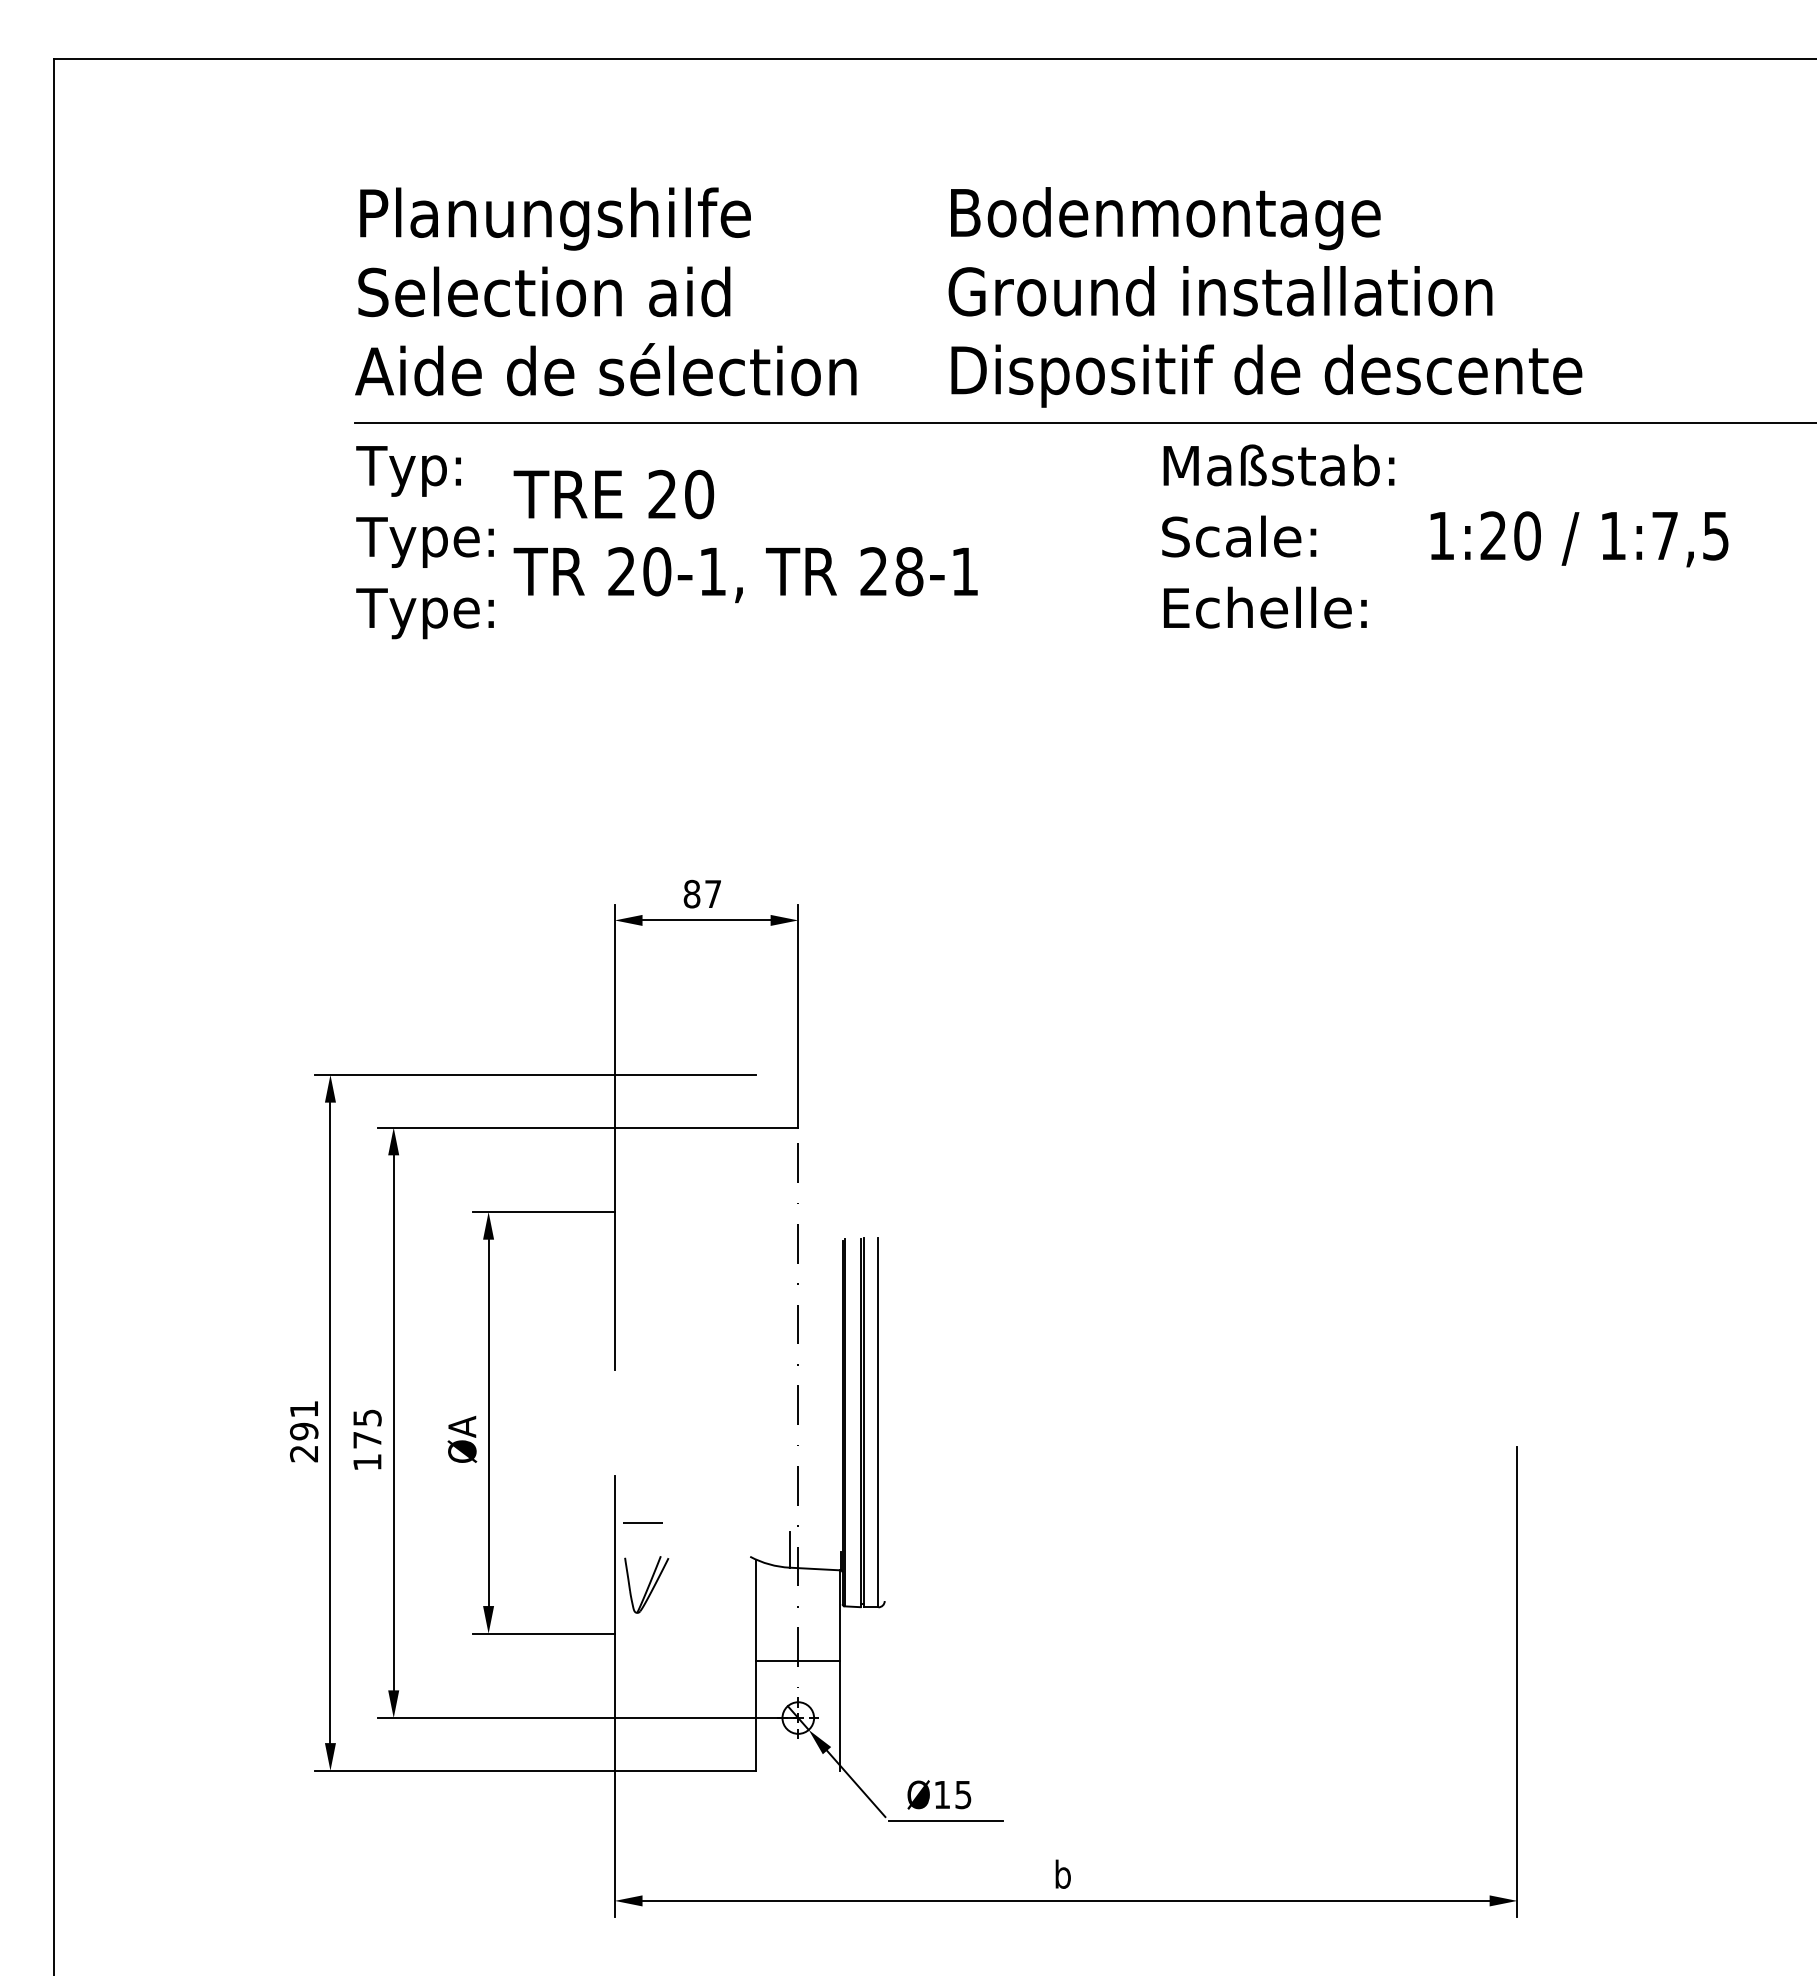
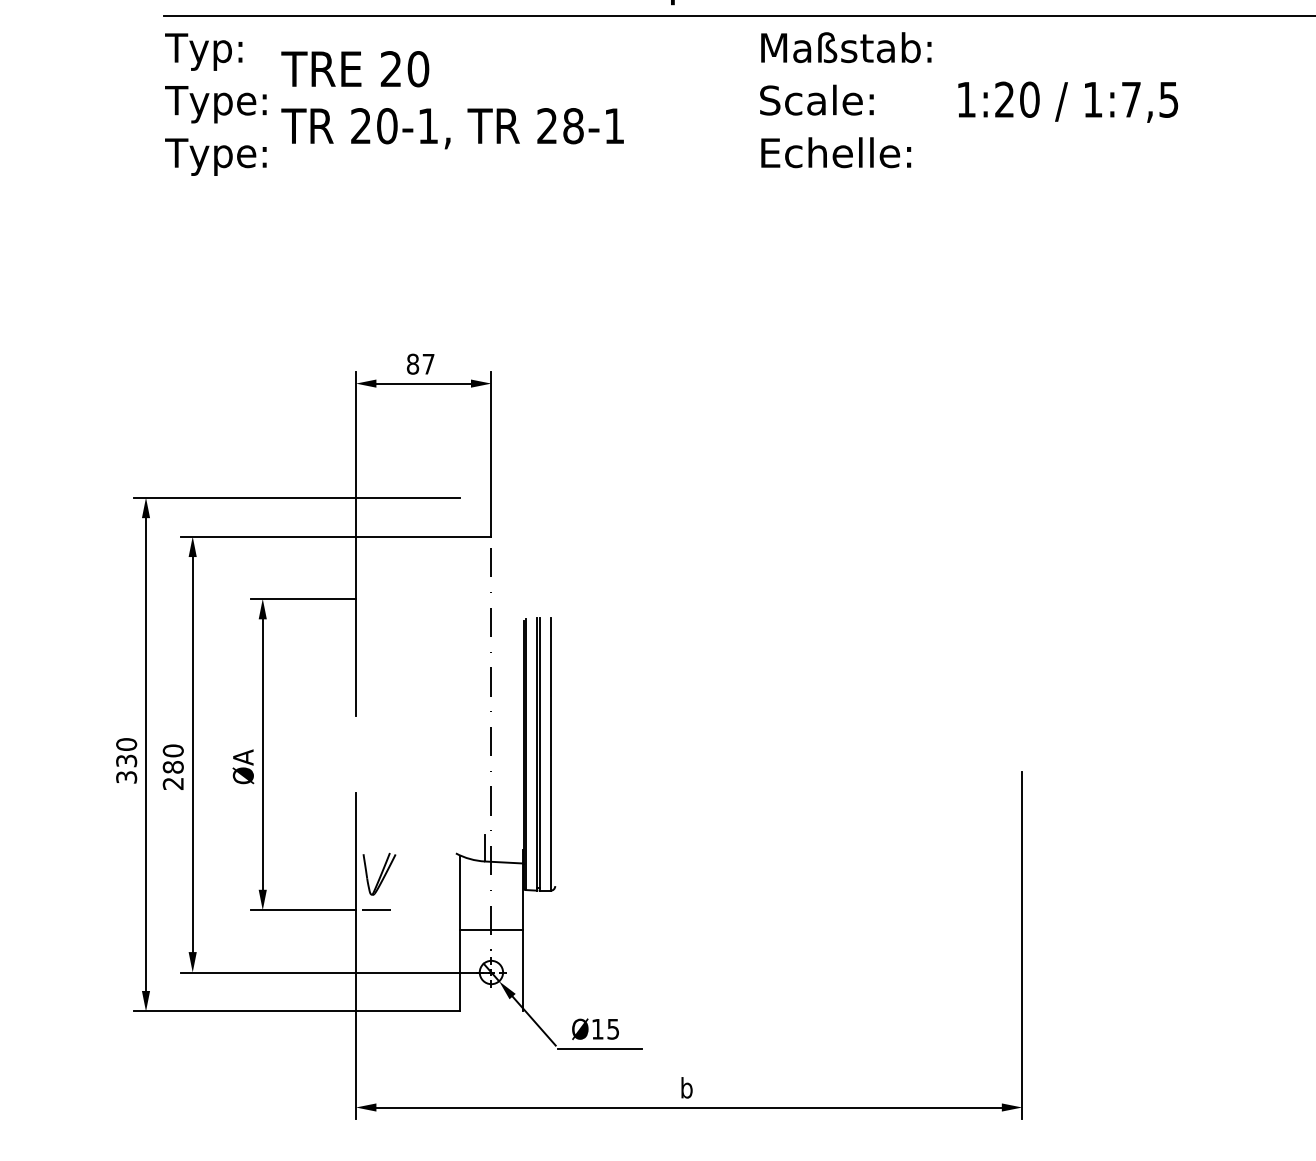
text: (303, 1431) -> (126, 760), 291 -> 330
text: (367, 1439) -> (173, 766), 175 -> 280
line: (642, 1522) -> (376, 910), moved

